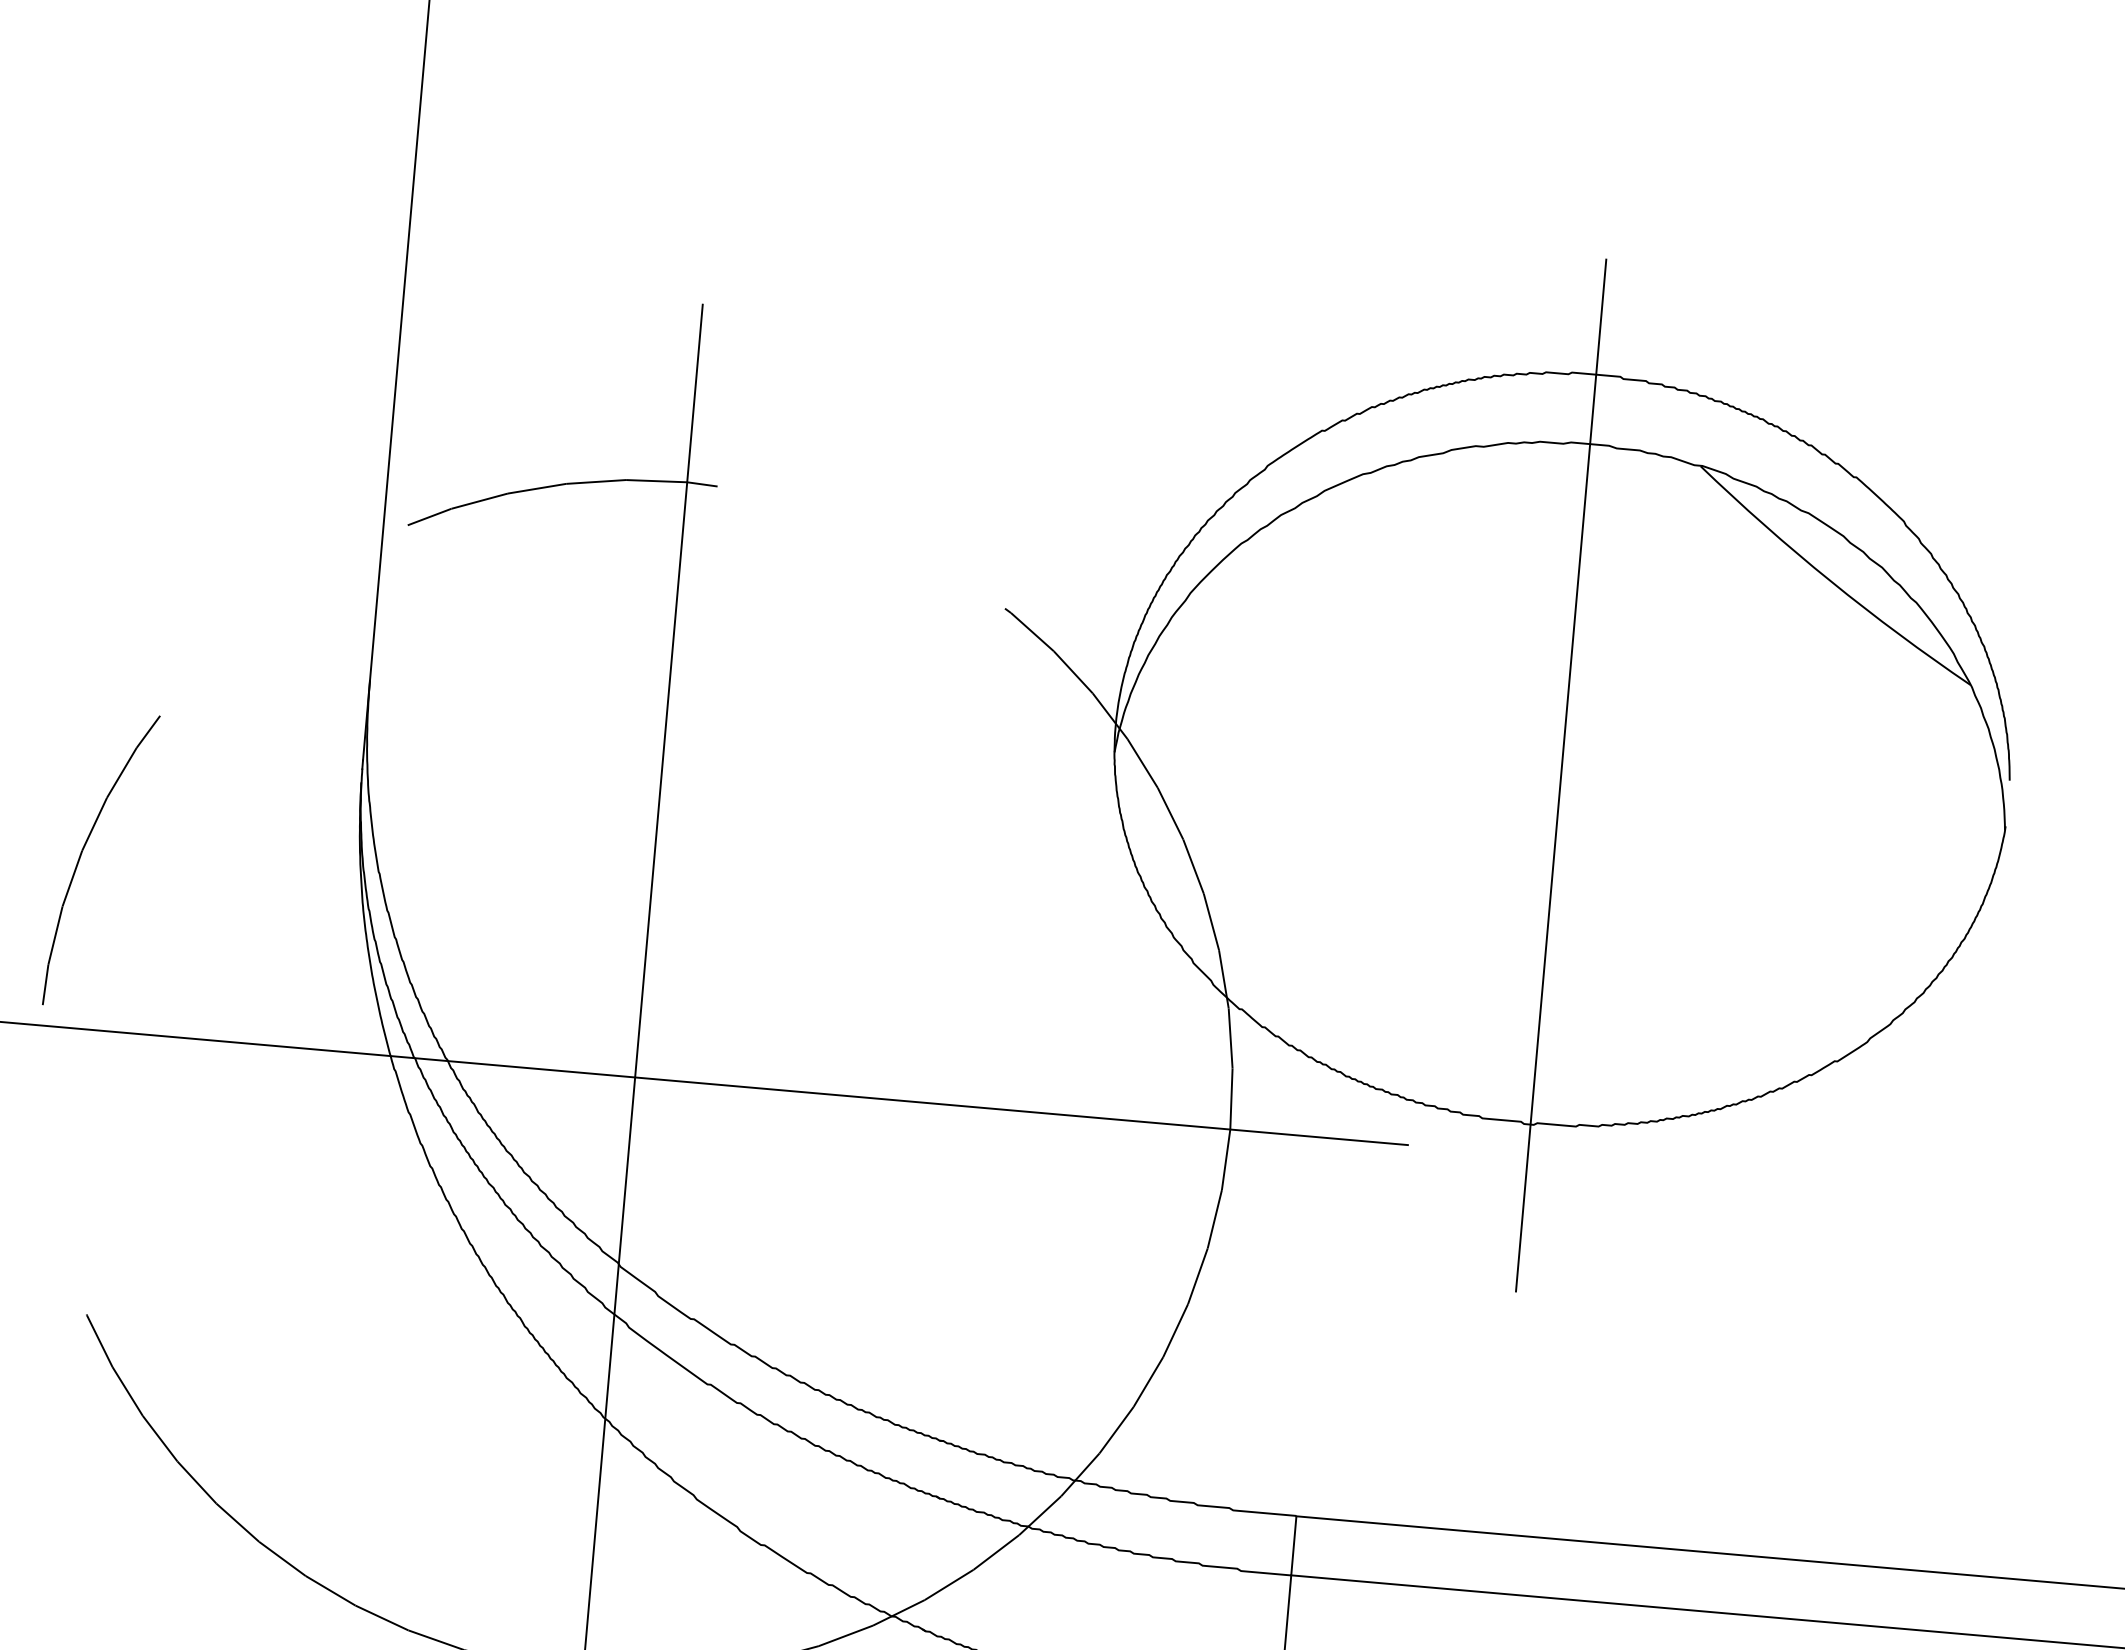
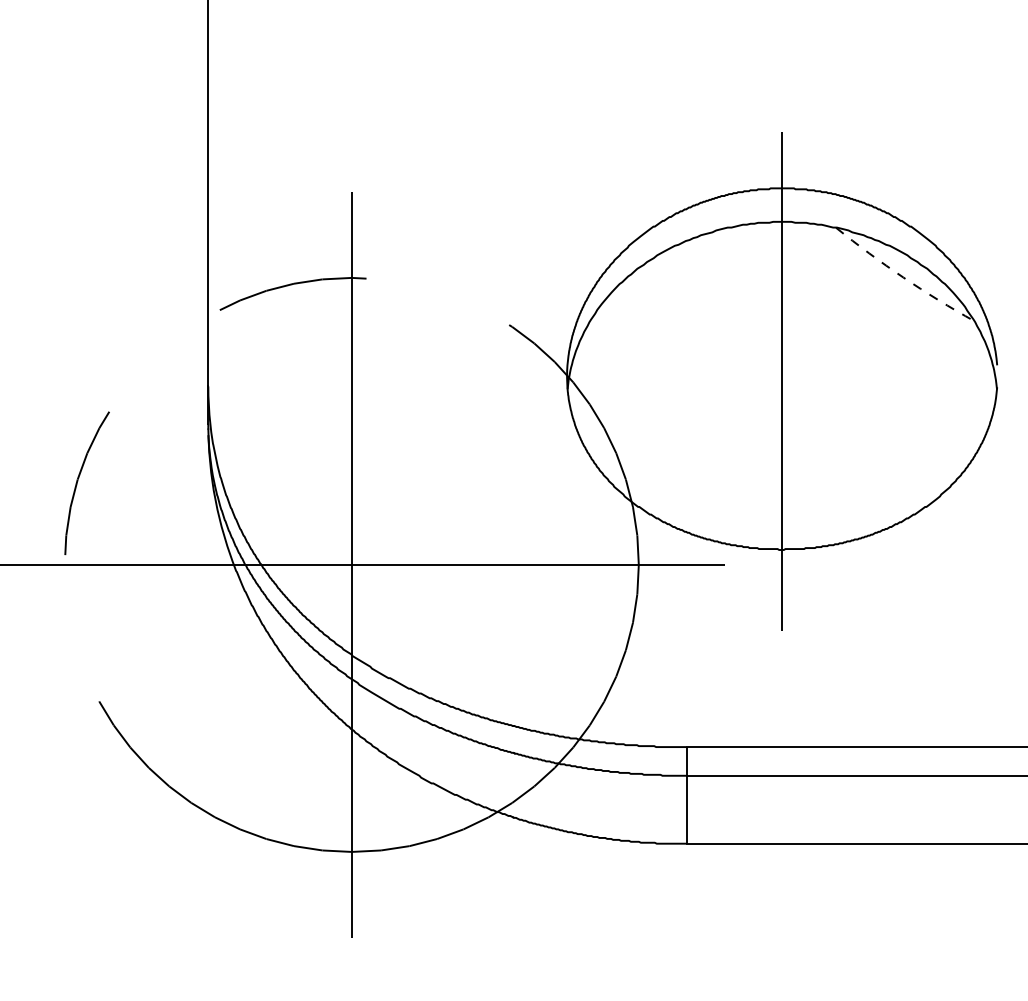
arc: (1831, 581) -> (903, 277), solid -> dashed

